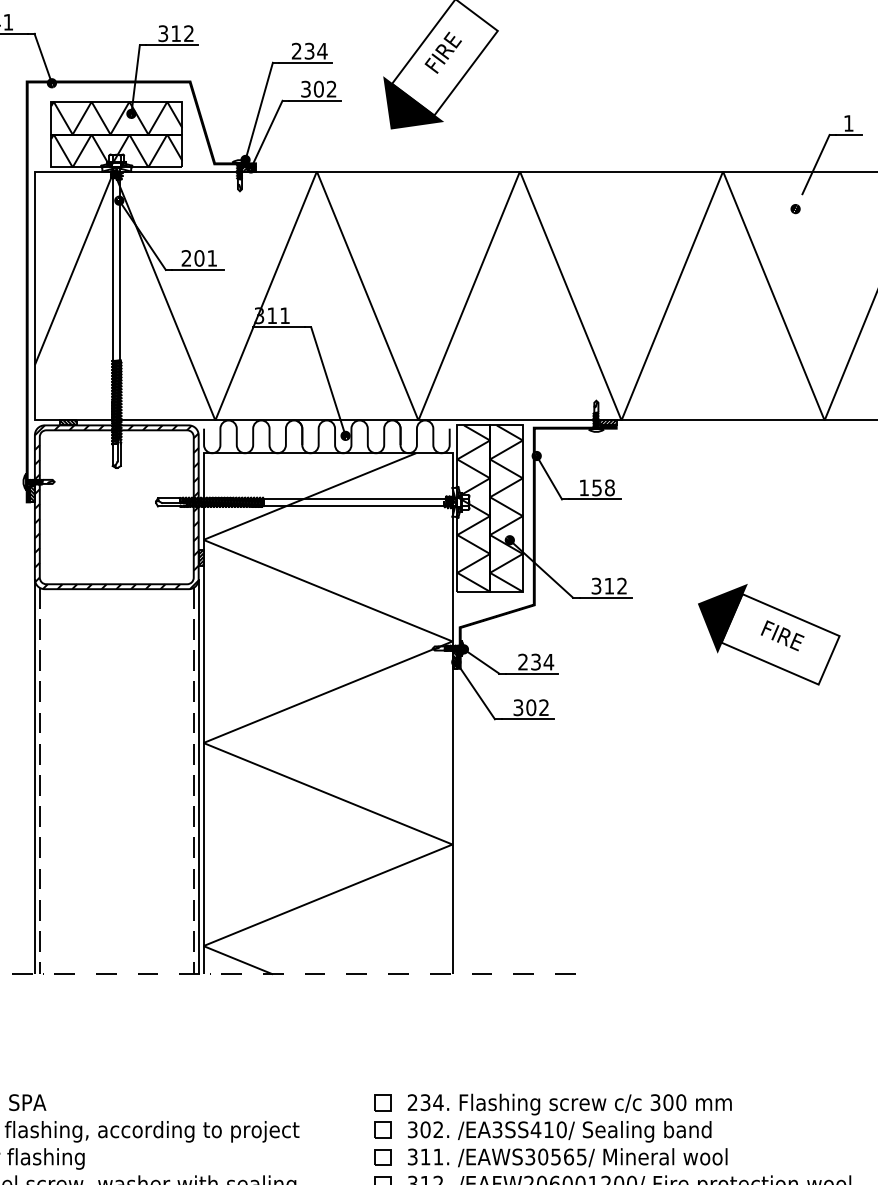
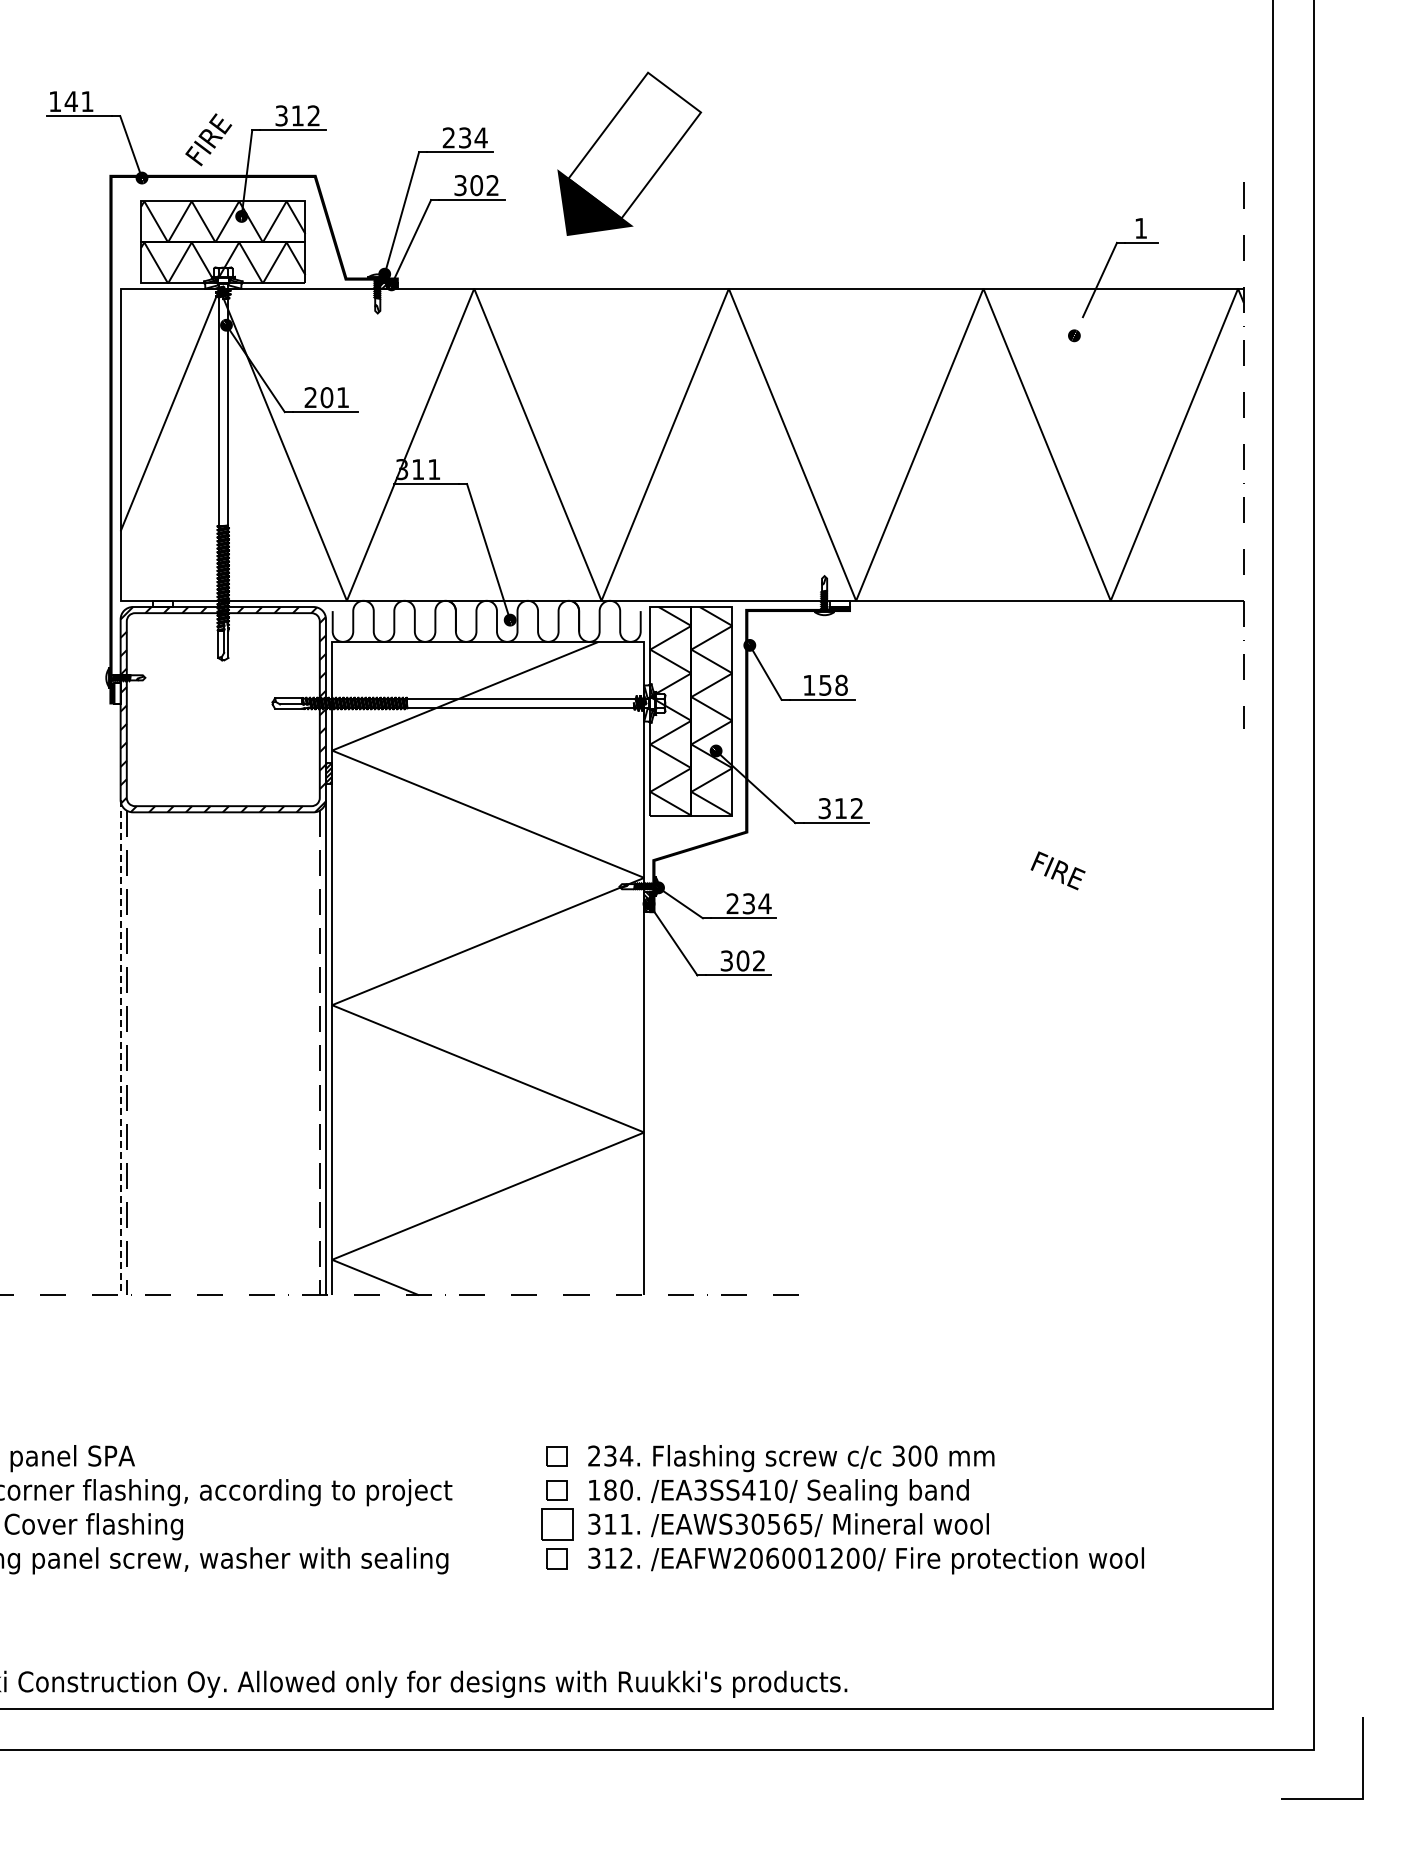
text: (443, 52) -> (208, 139), moved
hatch: (68, 422) -> (162, 603), removed
hatch: (608, 422) -> (839, 603), removed
hatch: (32, 493) -> (117, 692), removed
part: (769, 633) -> (1041, 868), removed
line: (34, 776) -> (120, 1047), solid -> dashed
text: (425, 1129) -> (610, 1489), 302. -> 180.
part: (382, 1157) -> (556, 1524), size x1.6

